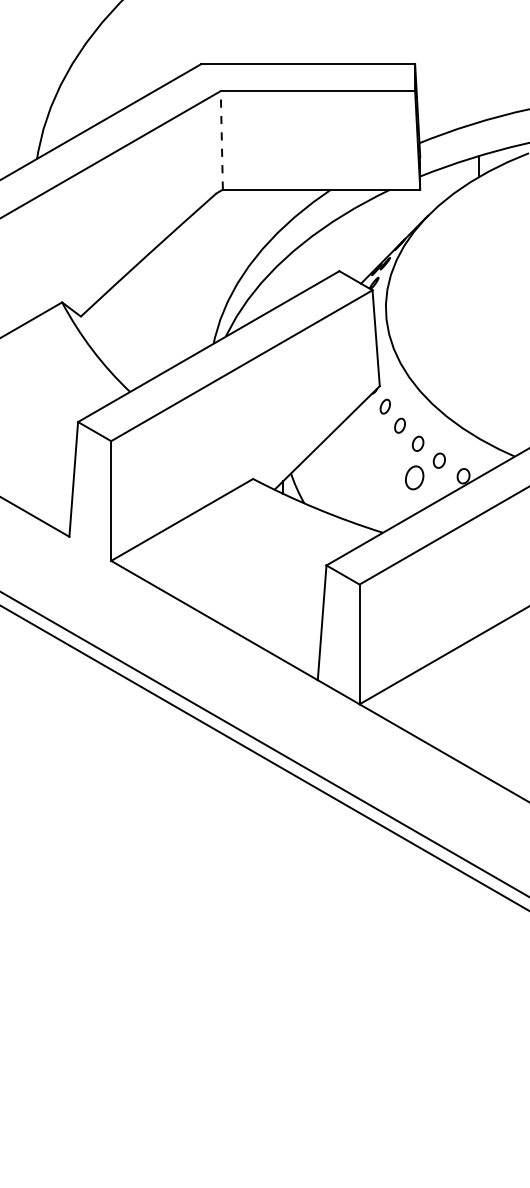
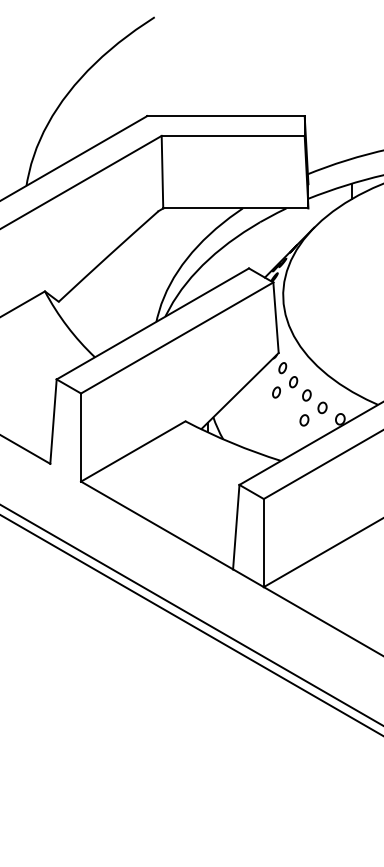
line: (221, 139) -> (162, 171), dashed -> solid
part: (376, 439) -> (276, 392), added
part: (414, 477) -> (304, 420), size x0.62

